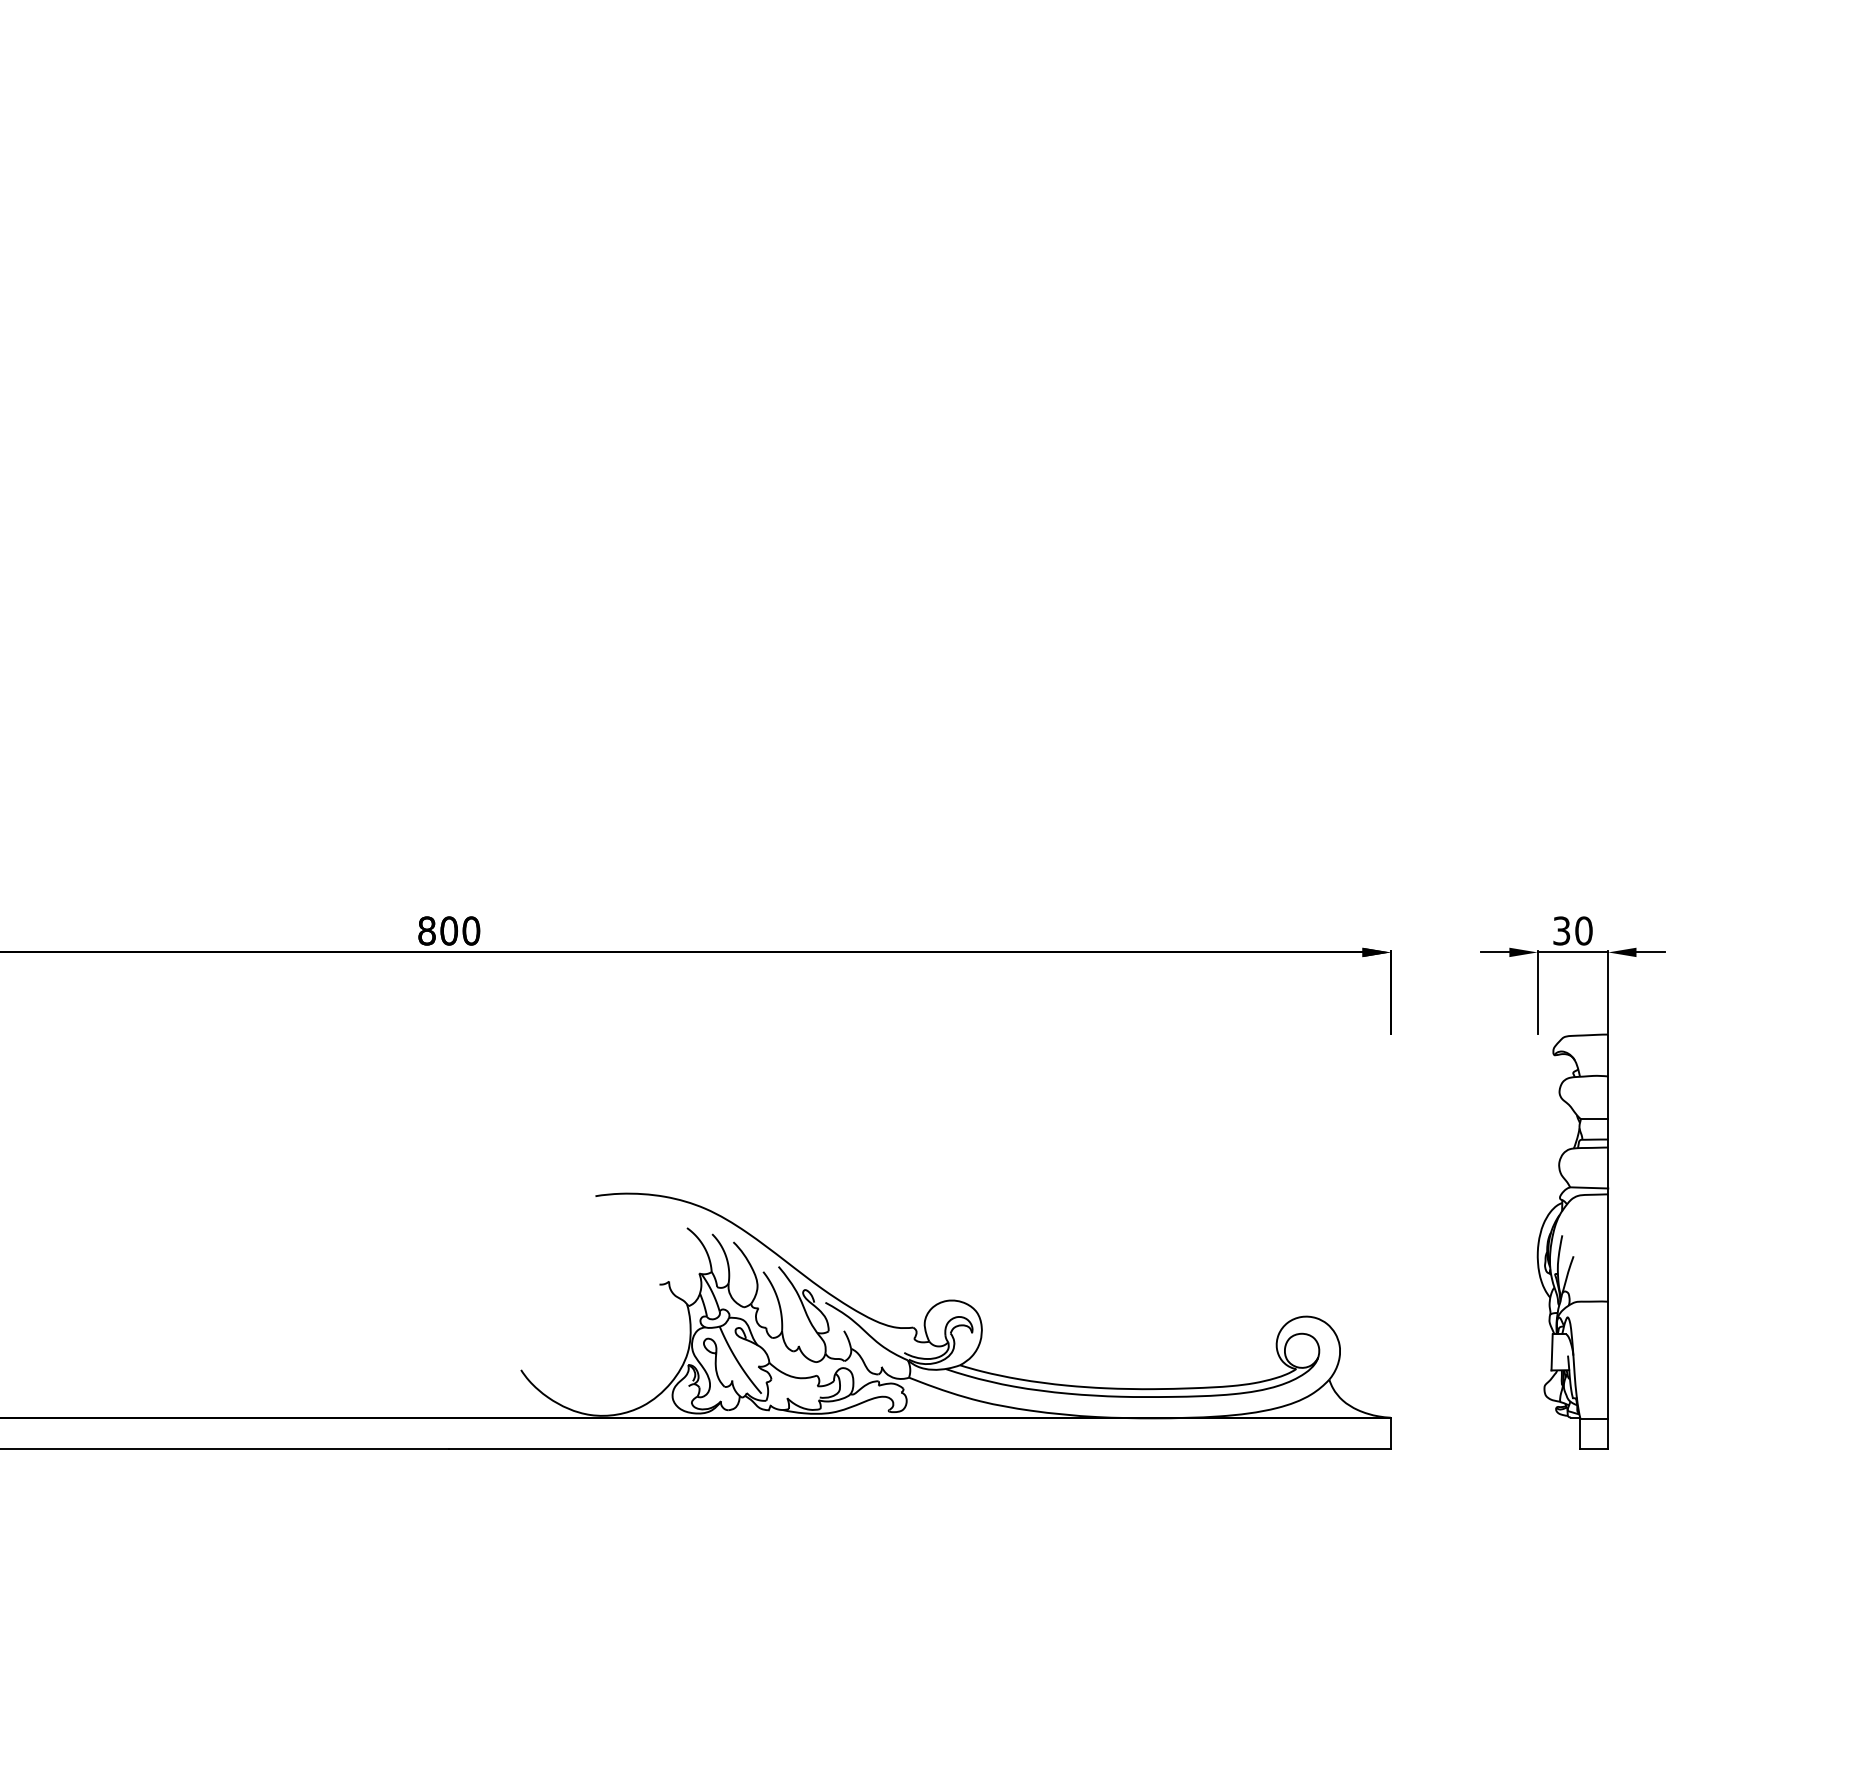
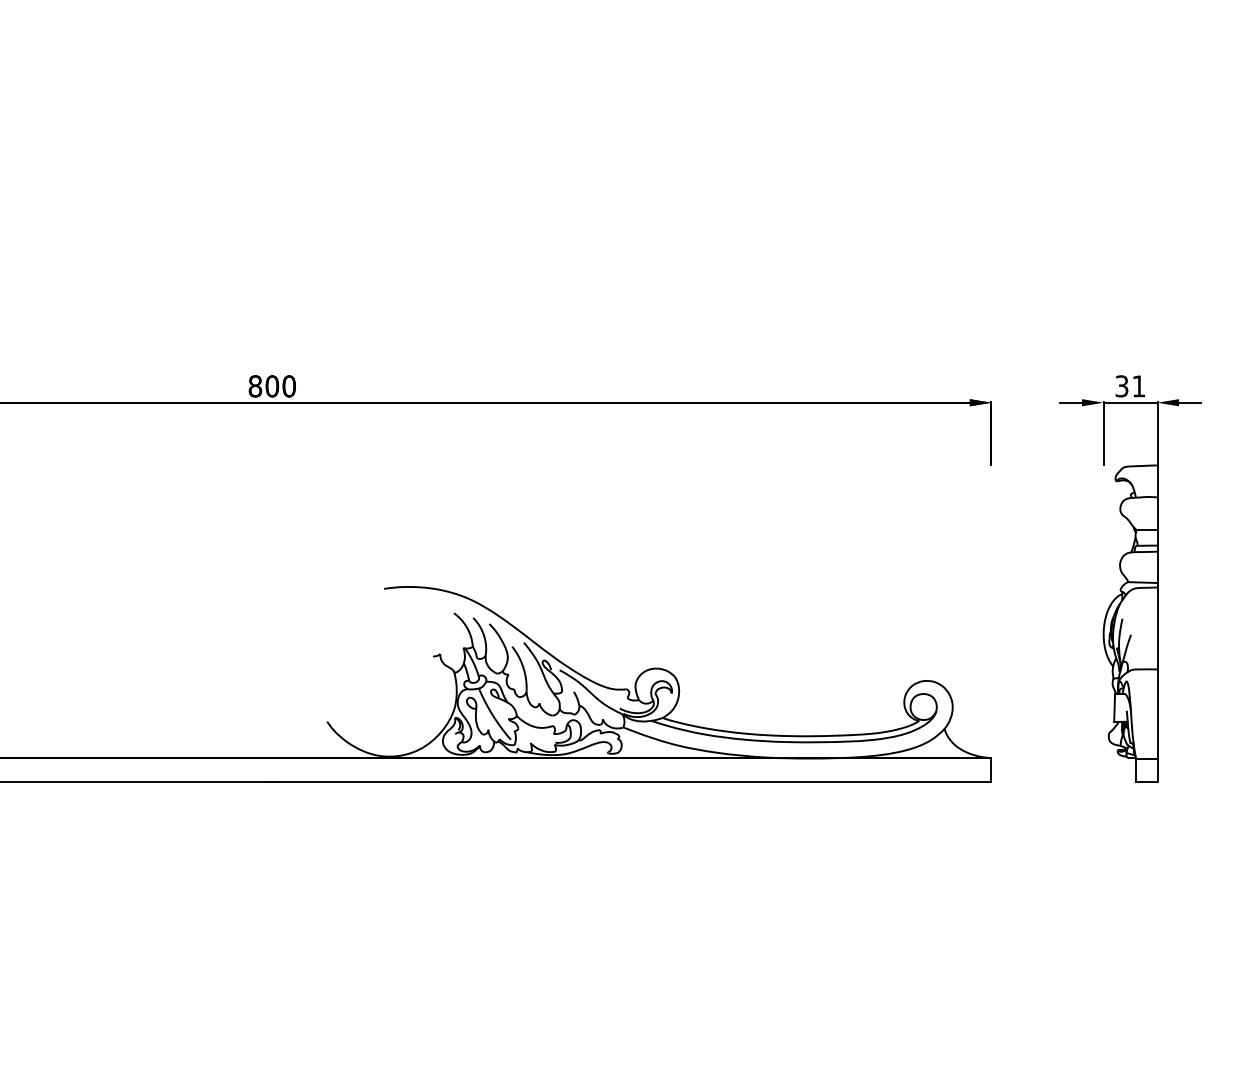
text: (1583, 930) -> (1138, 385), 30 -> 31

